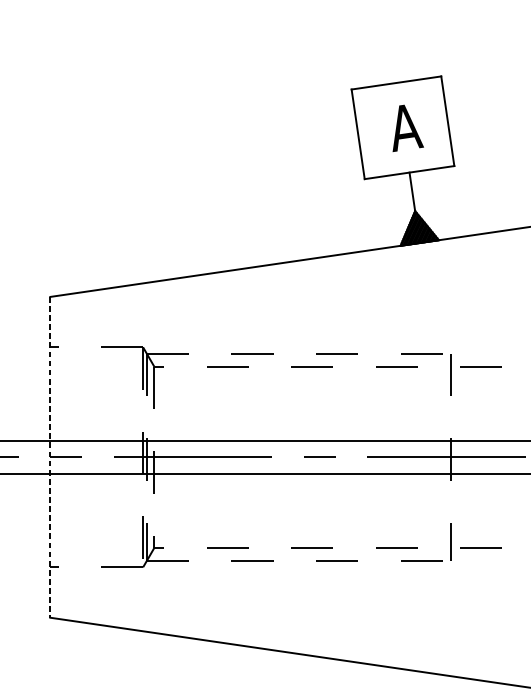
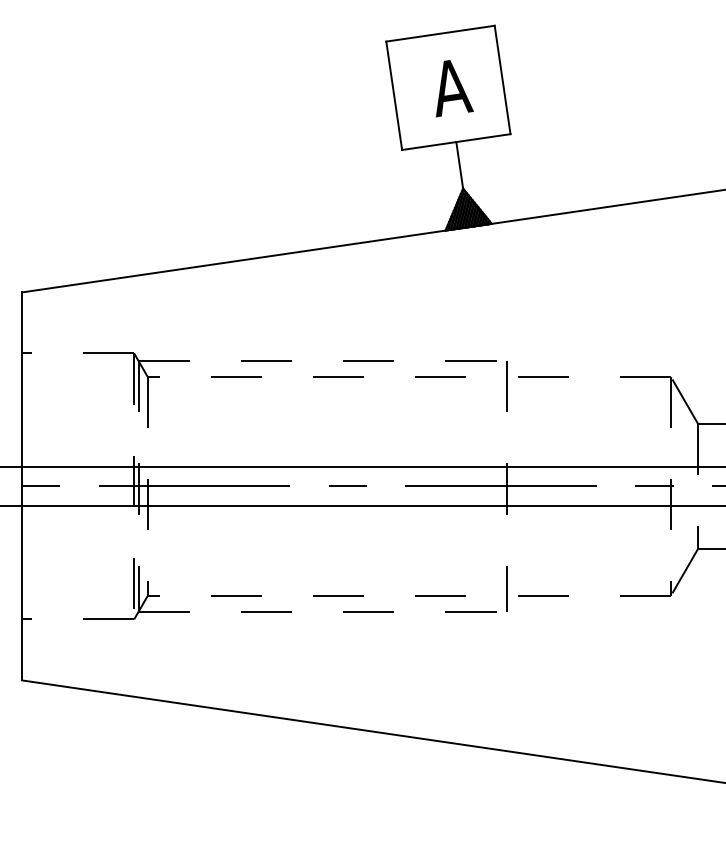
line: (49, 457) -> (21, 486), dashed -> solid

